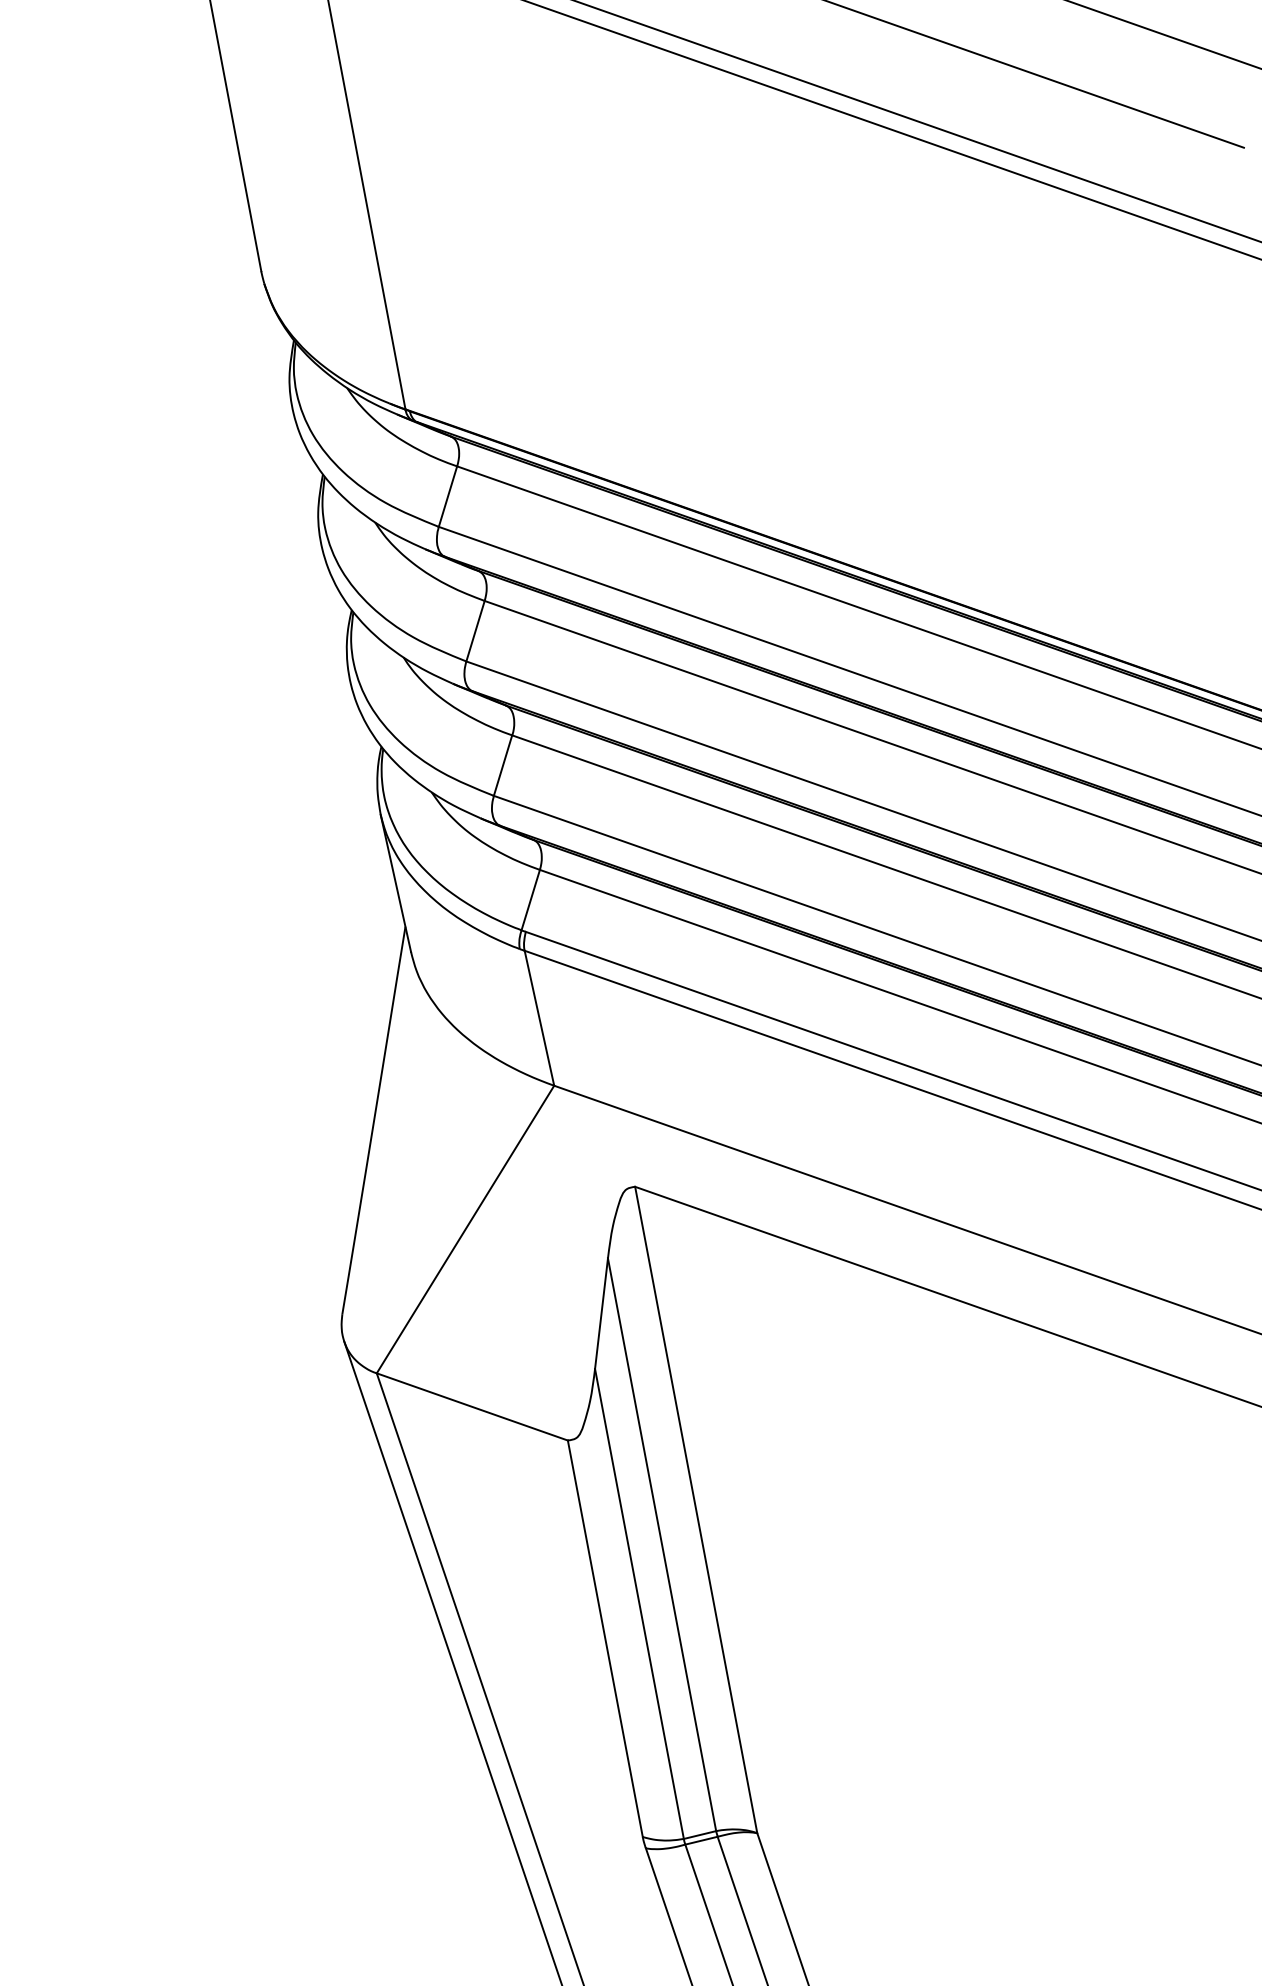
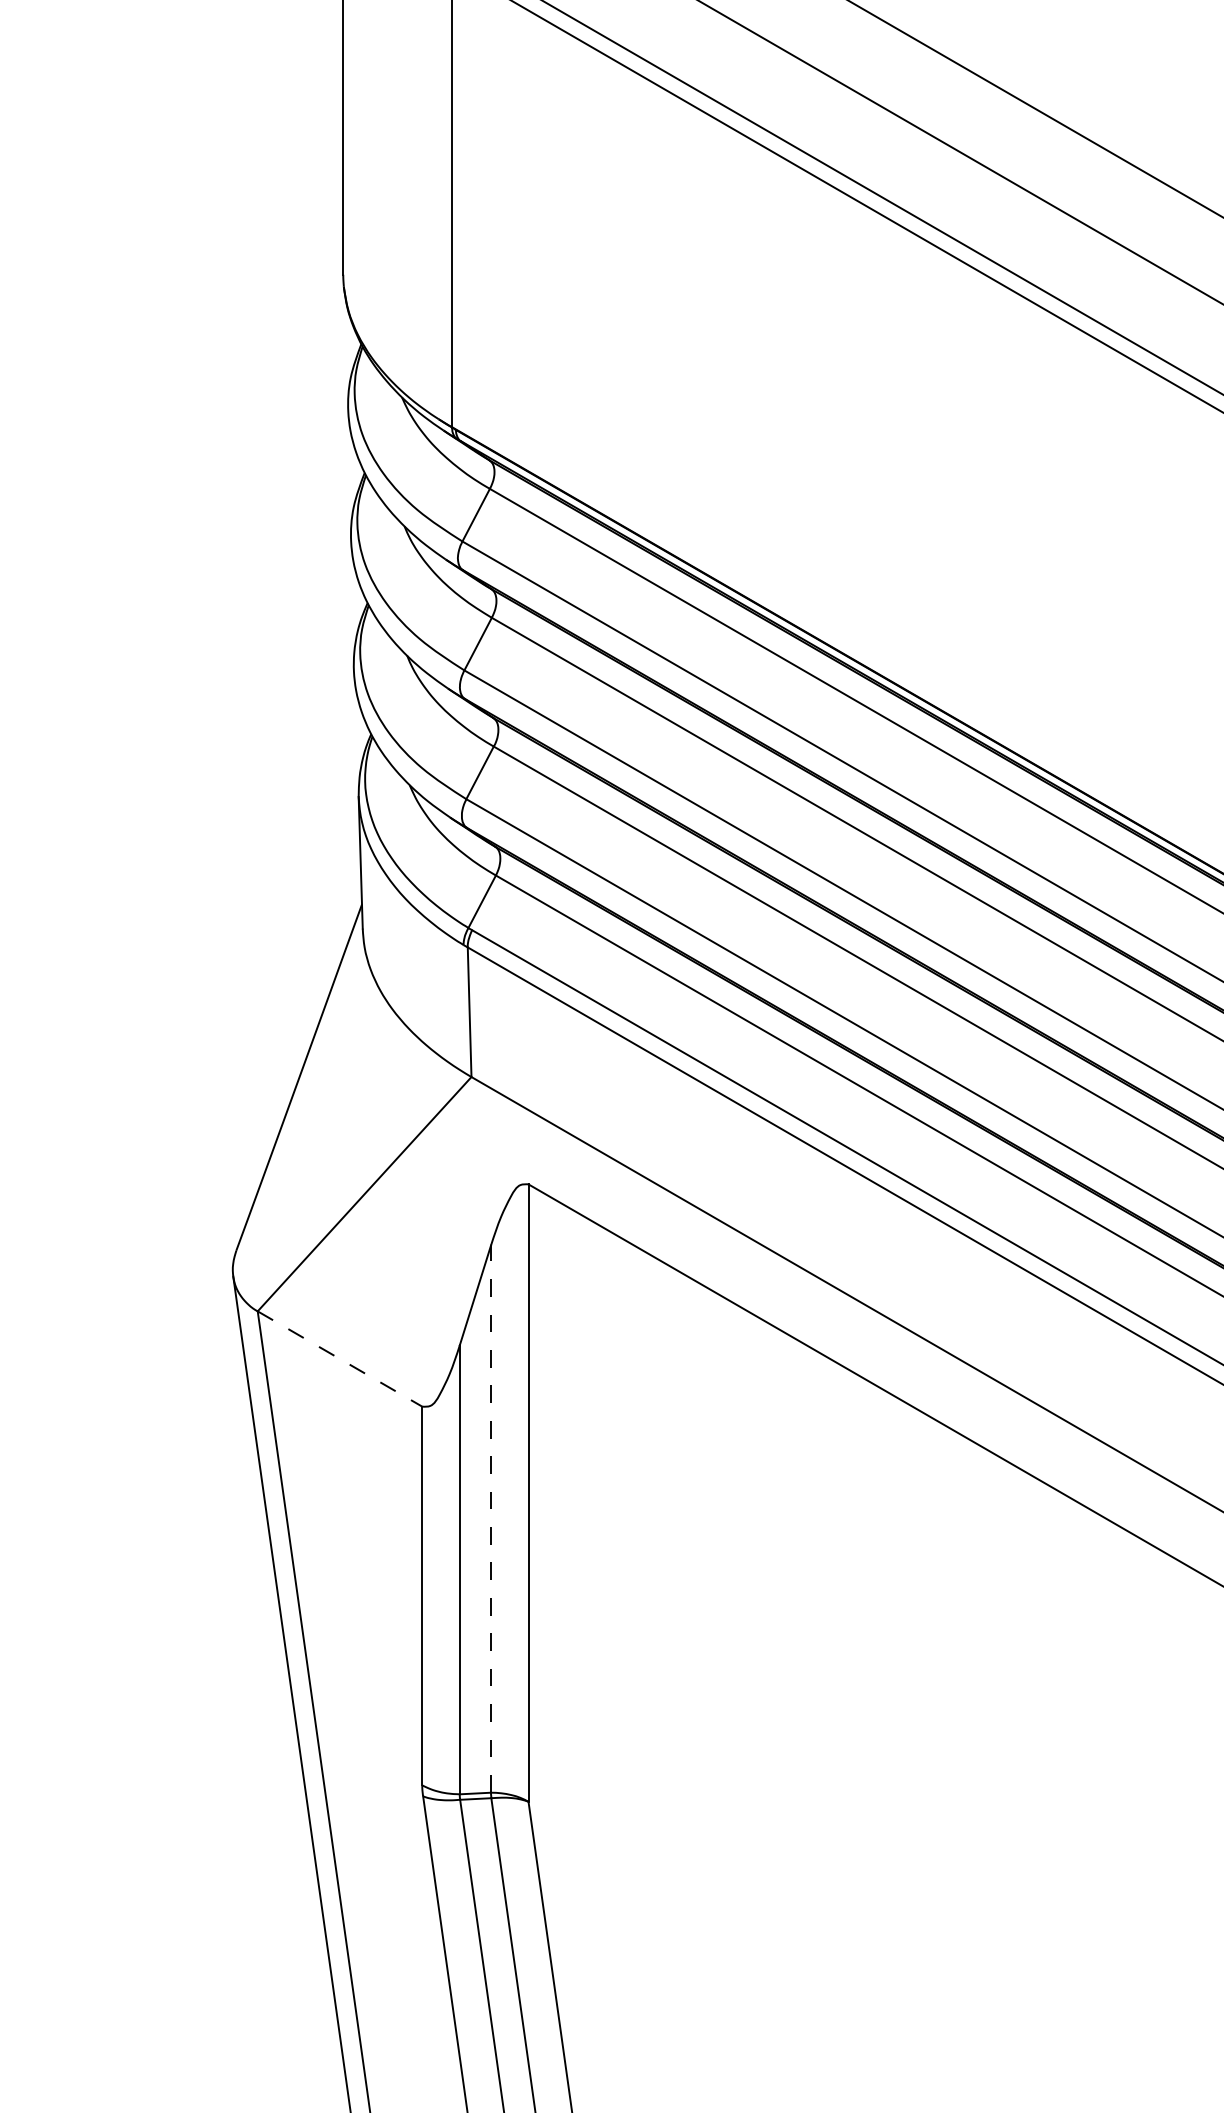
line: (472, 1407) -> (340, 1359), solid -> dashed
line: (661, 1545) -> (490, 1519), solid -> dashed

